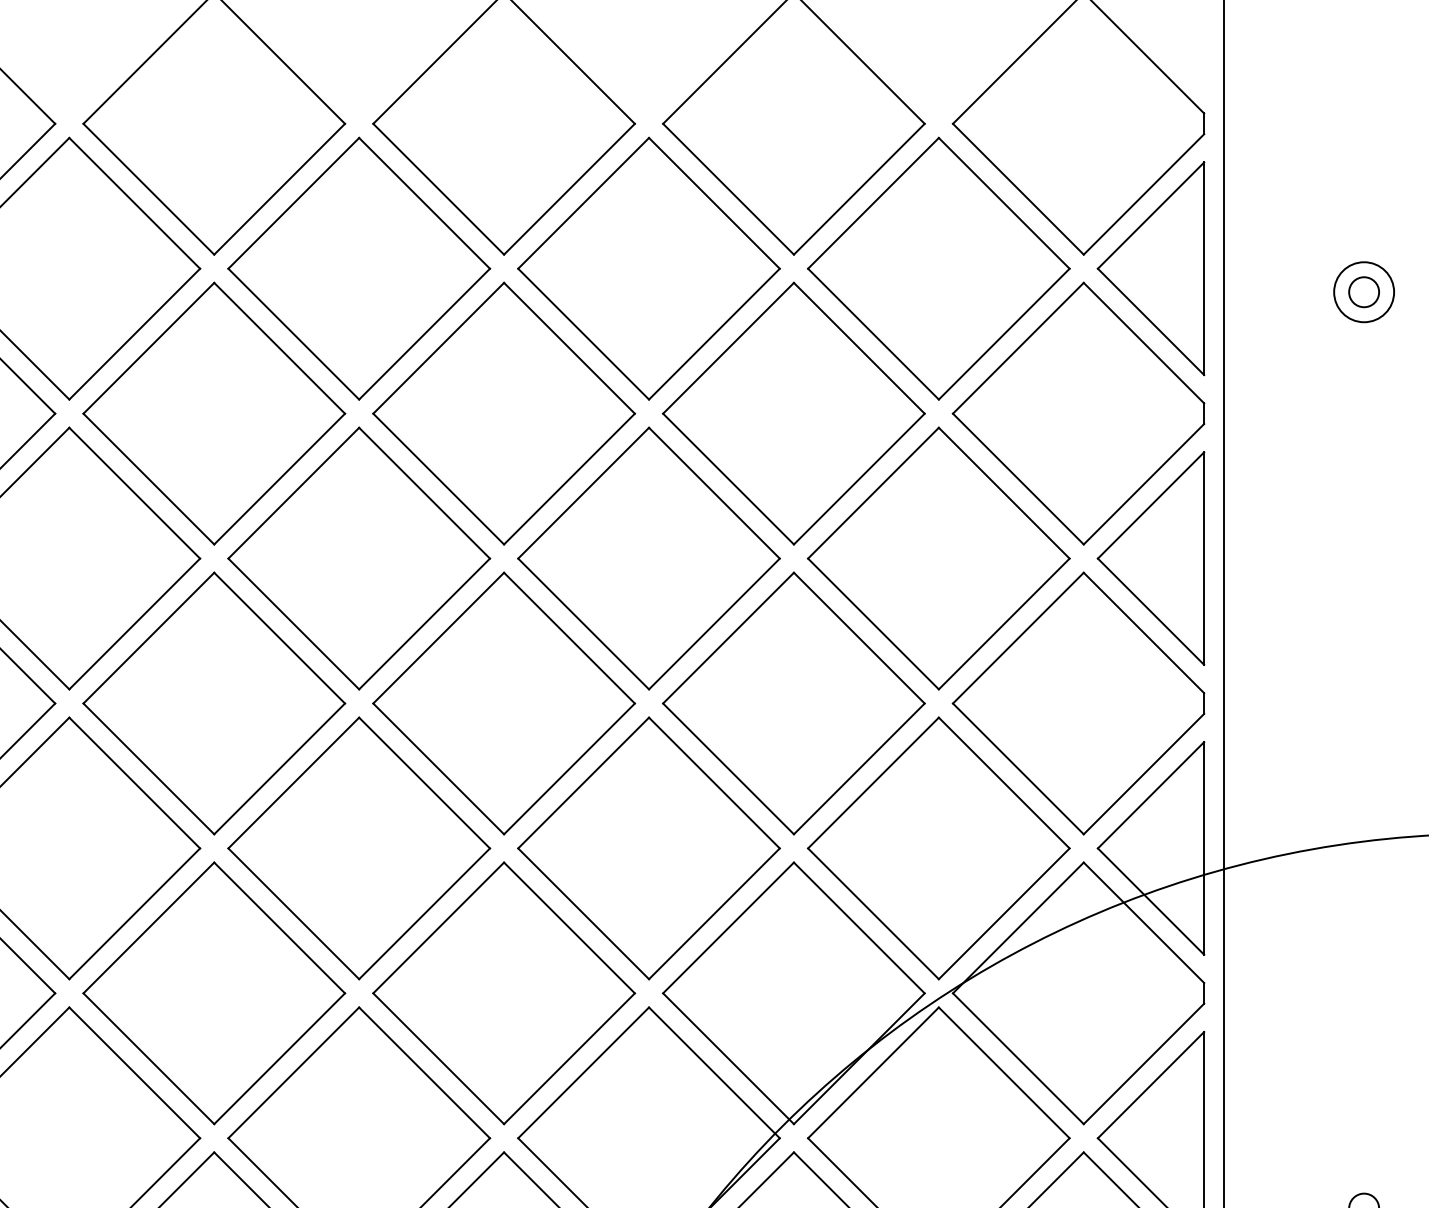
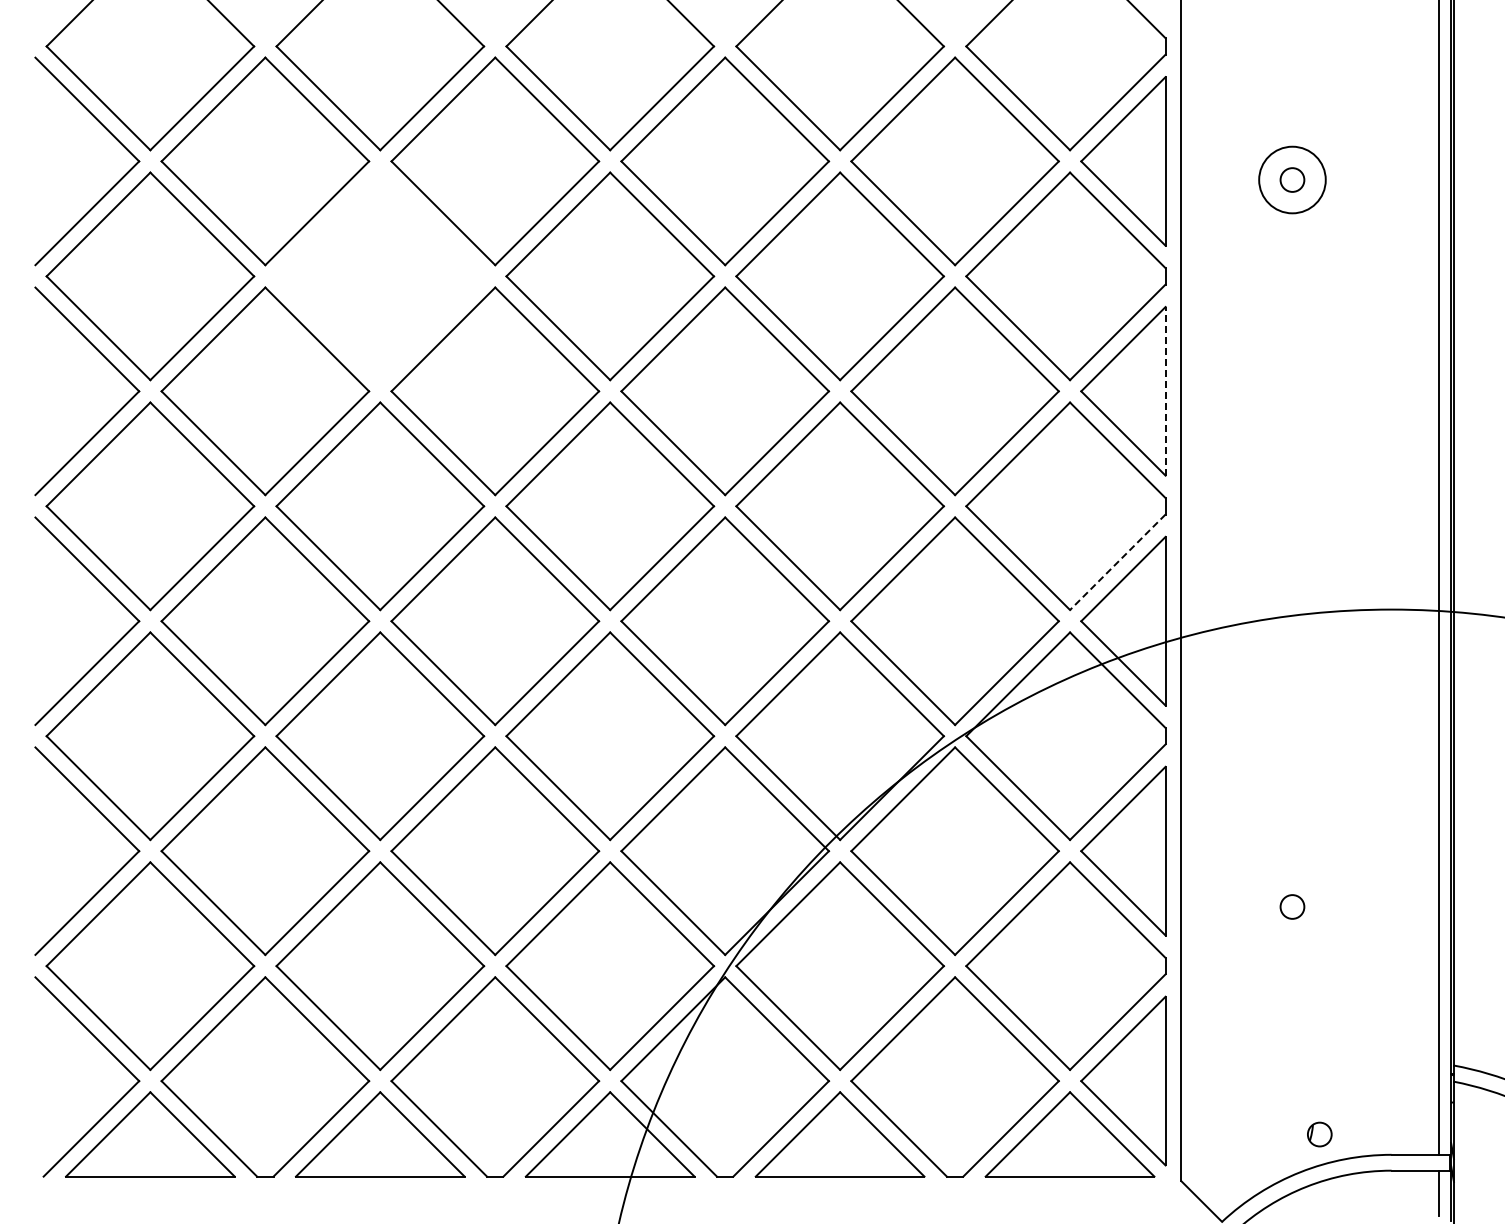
circle: (1364, 291) -> (1292, 179), size x1.4
part: (214, 413) -> (380, 276), removed
line: (1204, 557) -> (1165, 390), solid -> dashed
line: (1143, 774) -> (1117, 562), solid -> dashed

